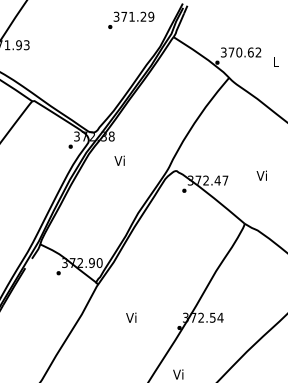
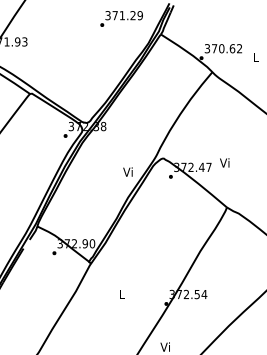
text: (119, 160) -> (127, 171), moved
text: (261, 175) -> (224, 162), moved
text: (131, 317) -> (121, 294), Vi -> L

